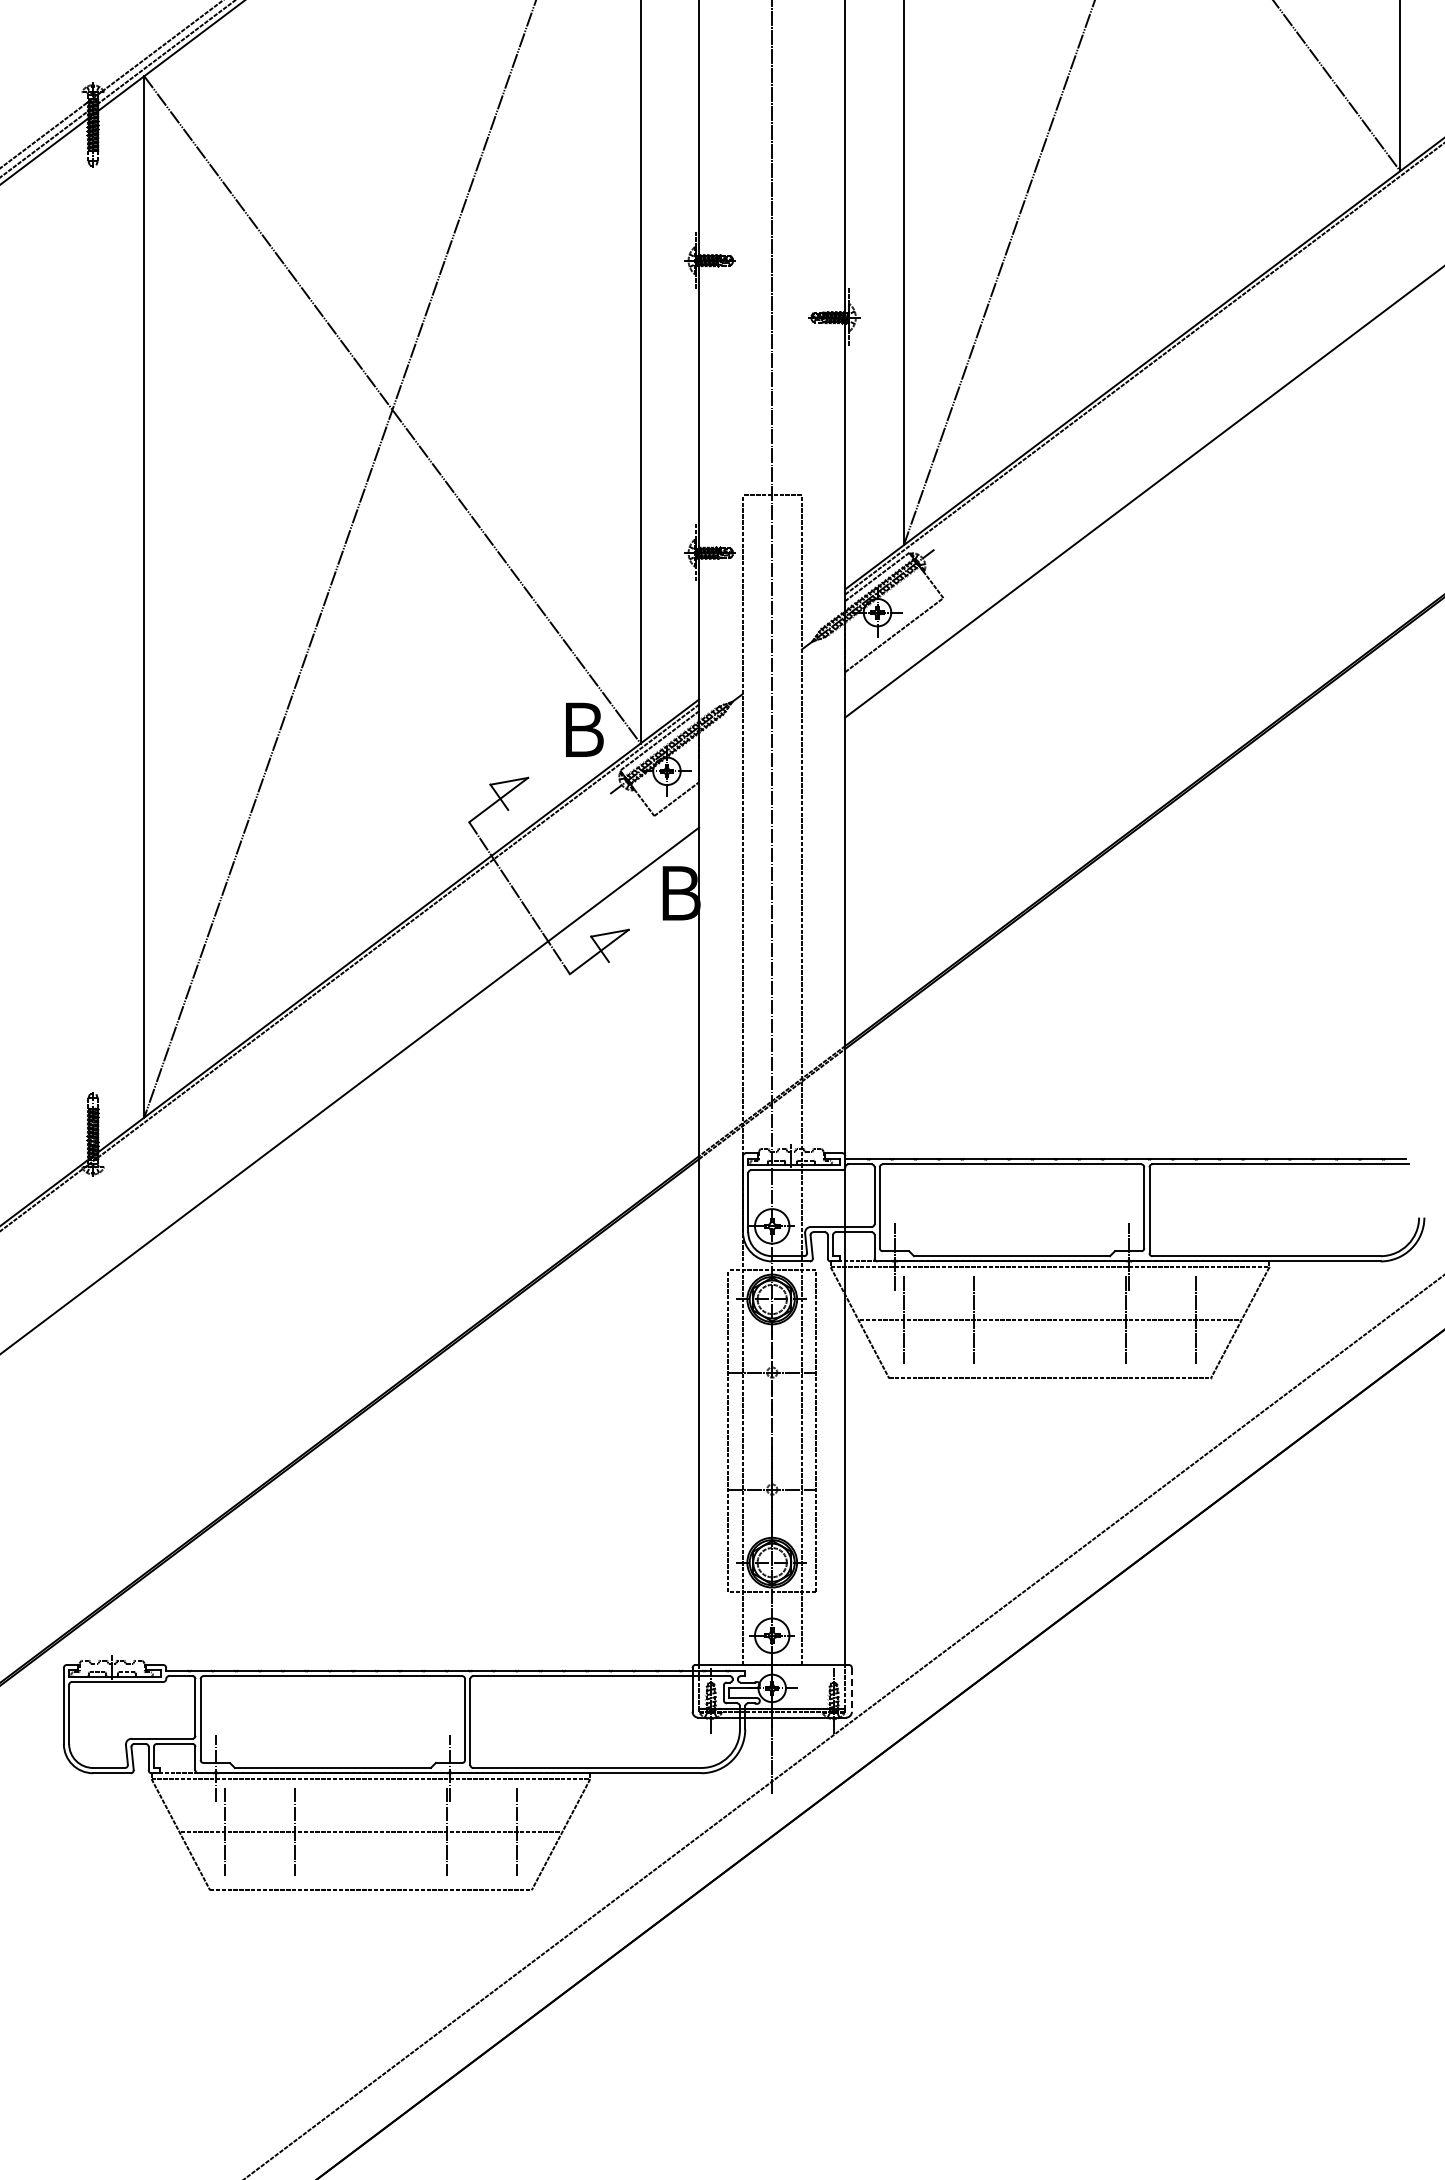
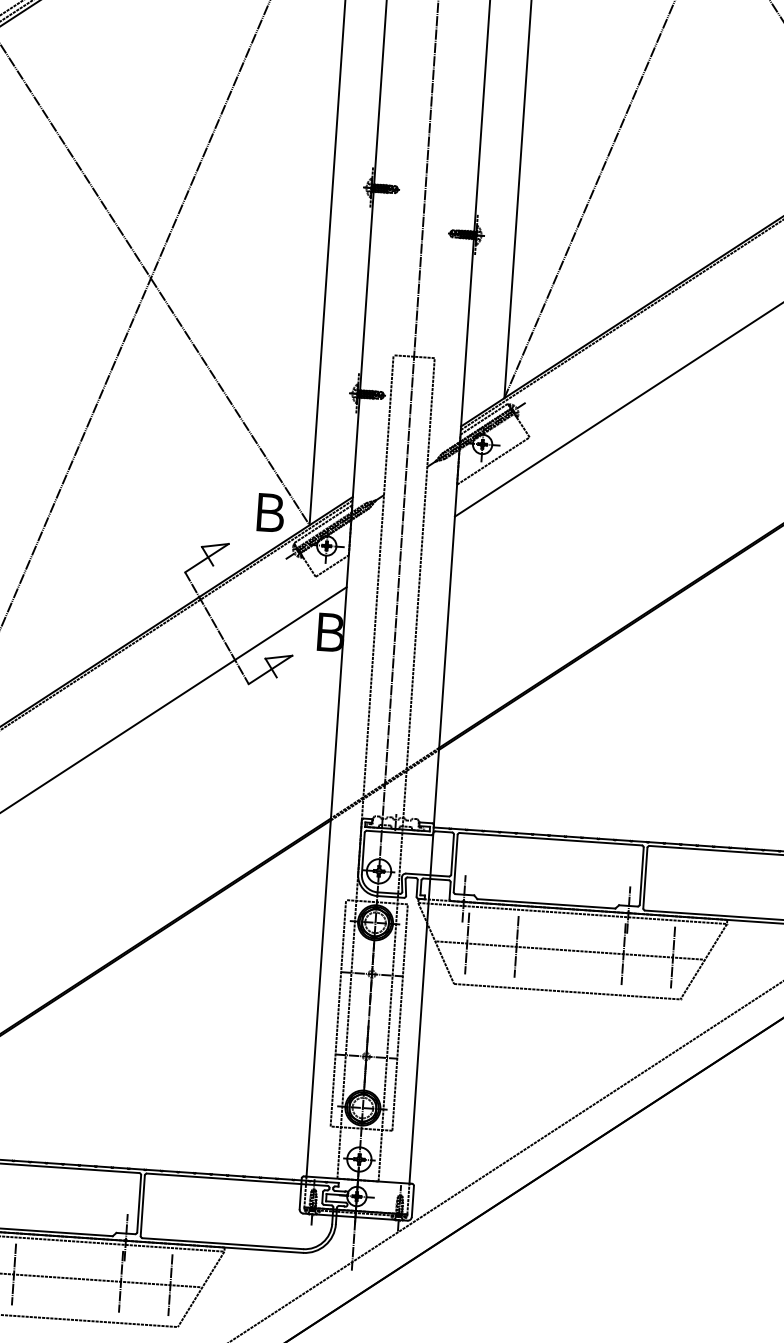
line: (851, 1689) -> (412, 1201), dashed -> solid

